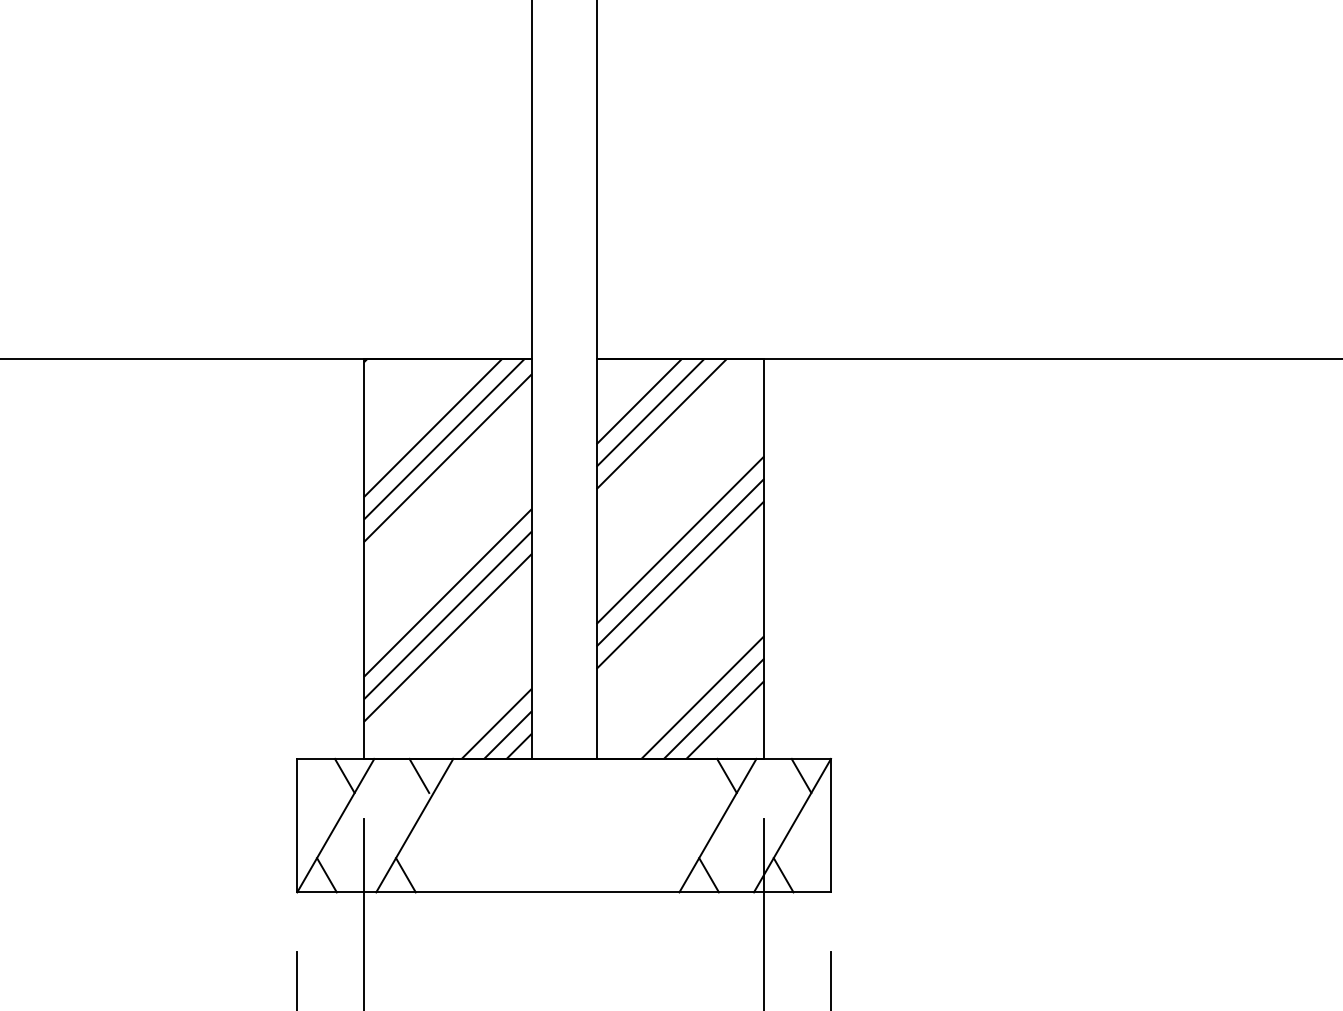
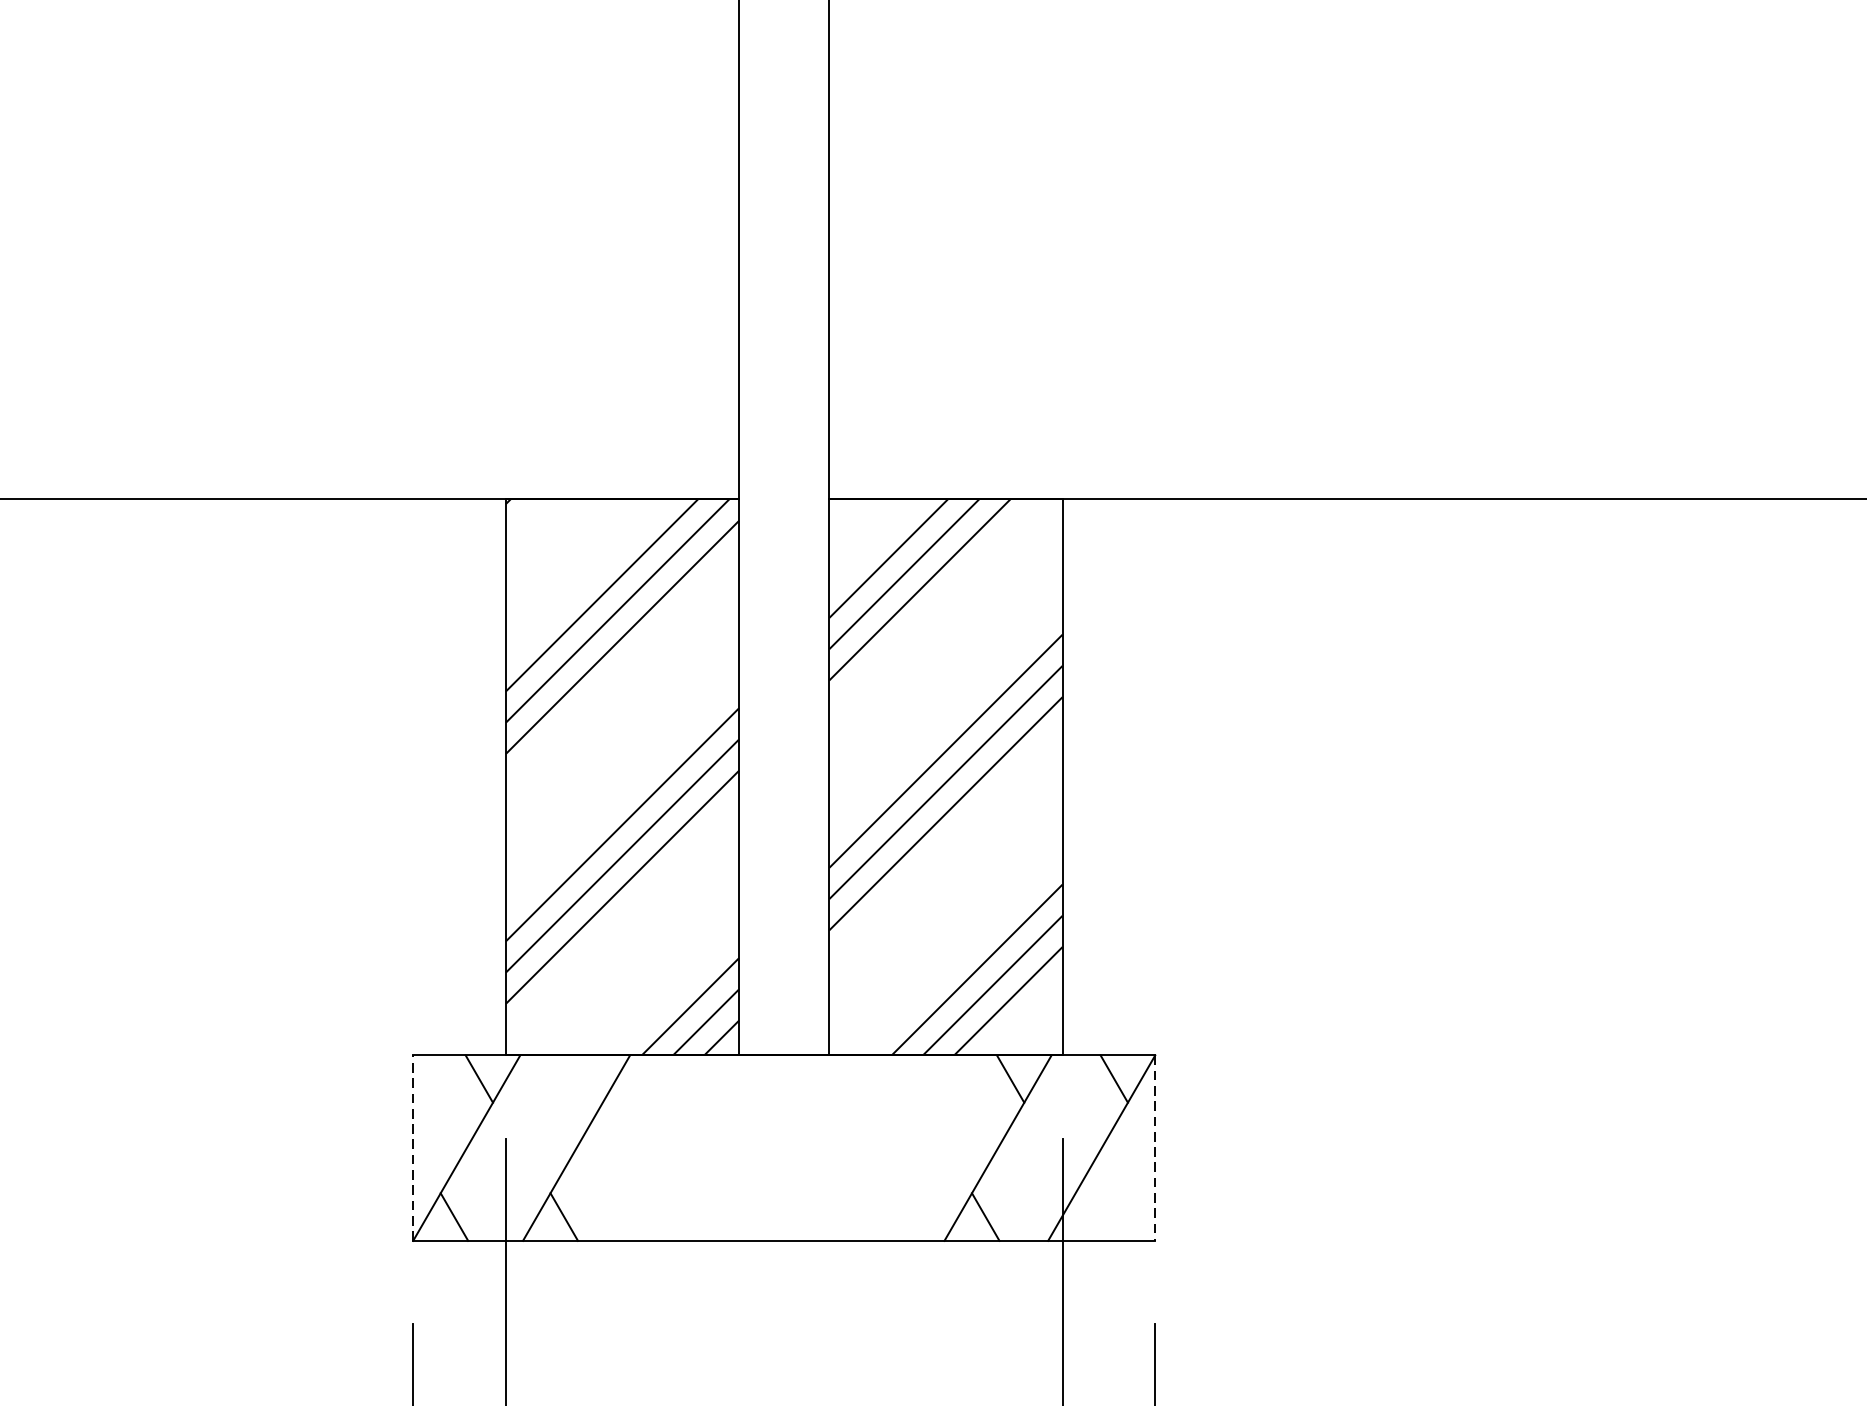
line: (419, 775) -> (583, 1078), removed
line: (297, 825) -> (413, 1147), solid -> dashed
line: (831, 825) -> (1155, 1147), solid -> dashed
line: (783, 875) -> (1089, 1217), removed

